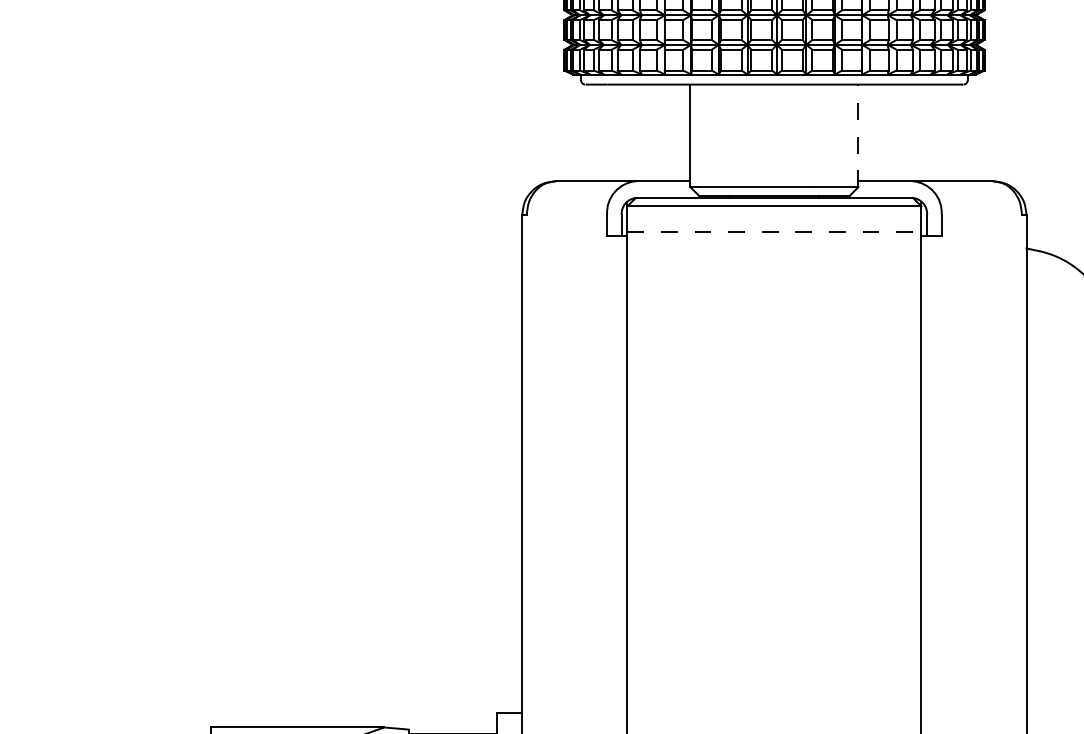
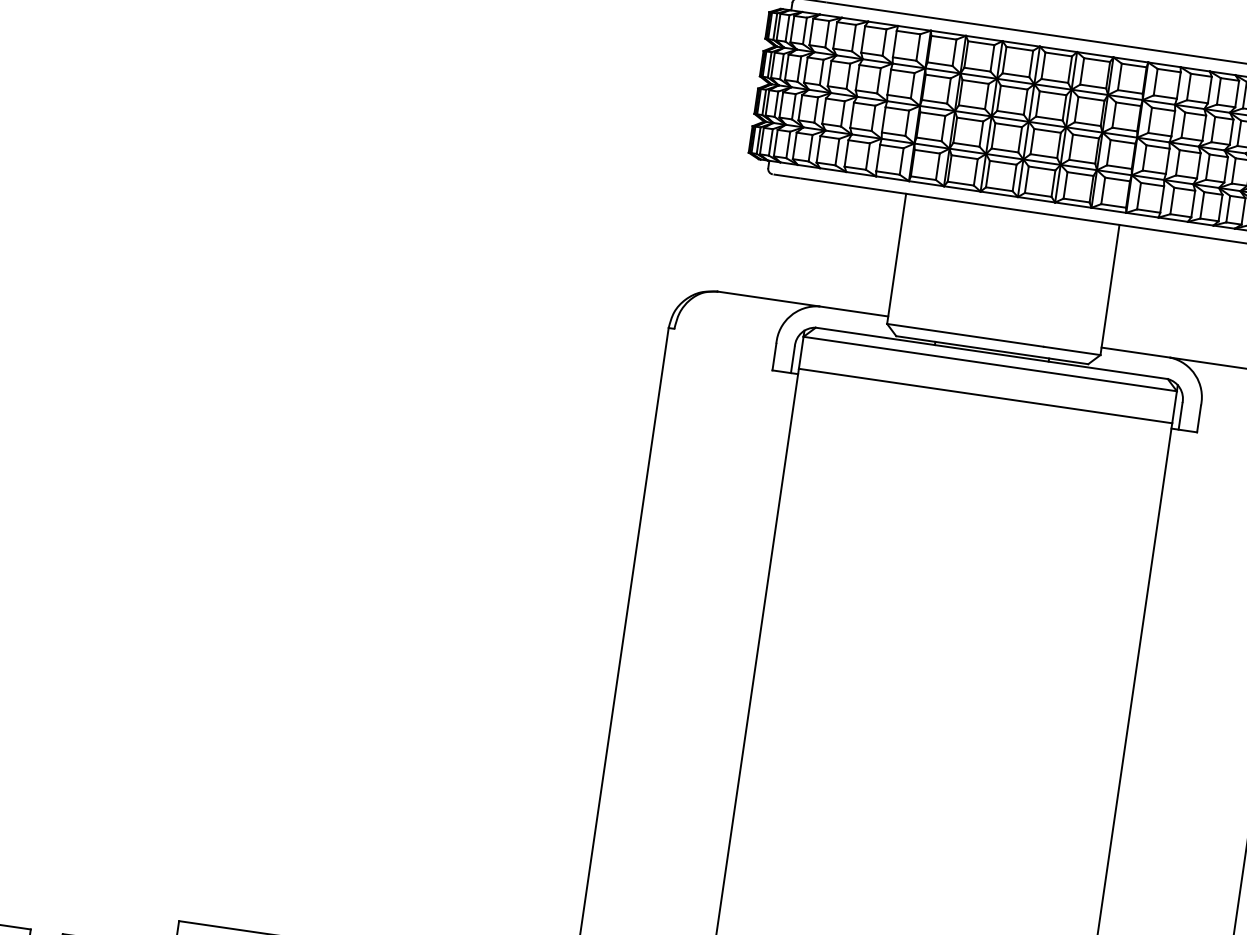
line: (858, 135) -> (1110, 289), dashed -> solid
line: (774, 231) -> (985, 395), dashed -> solid

